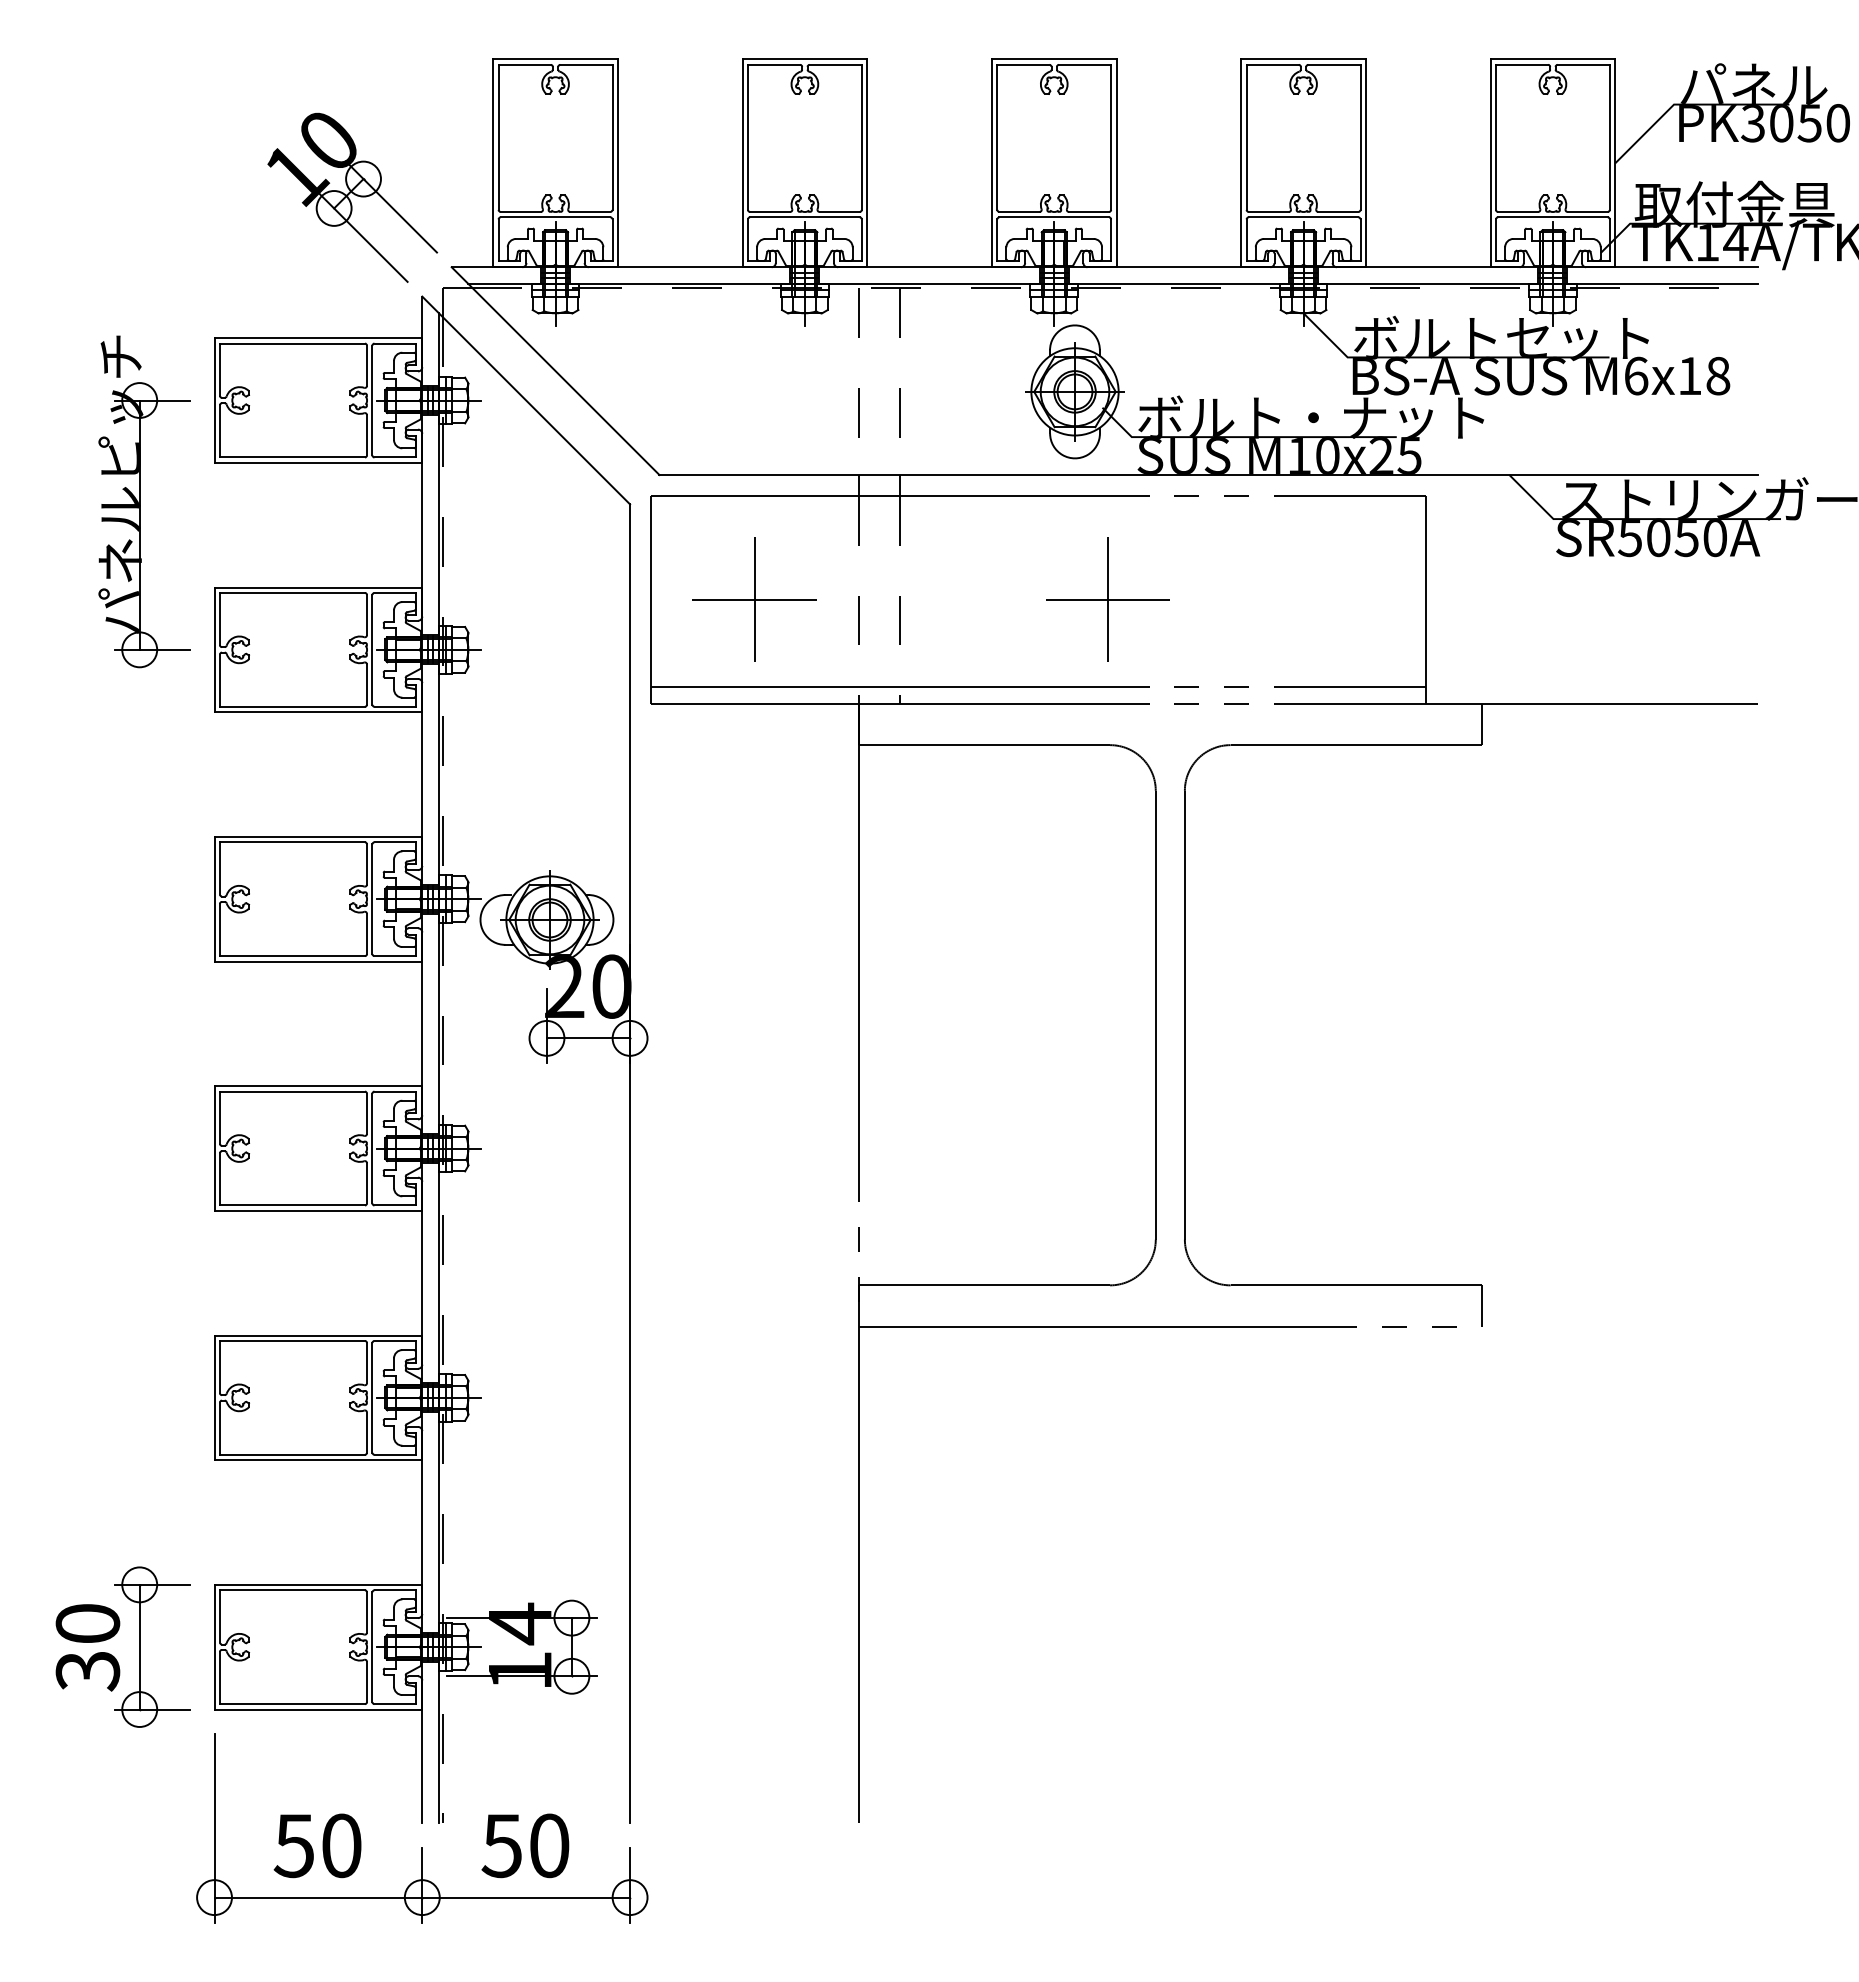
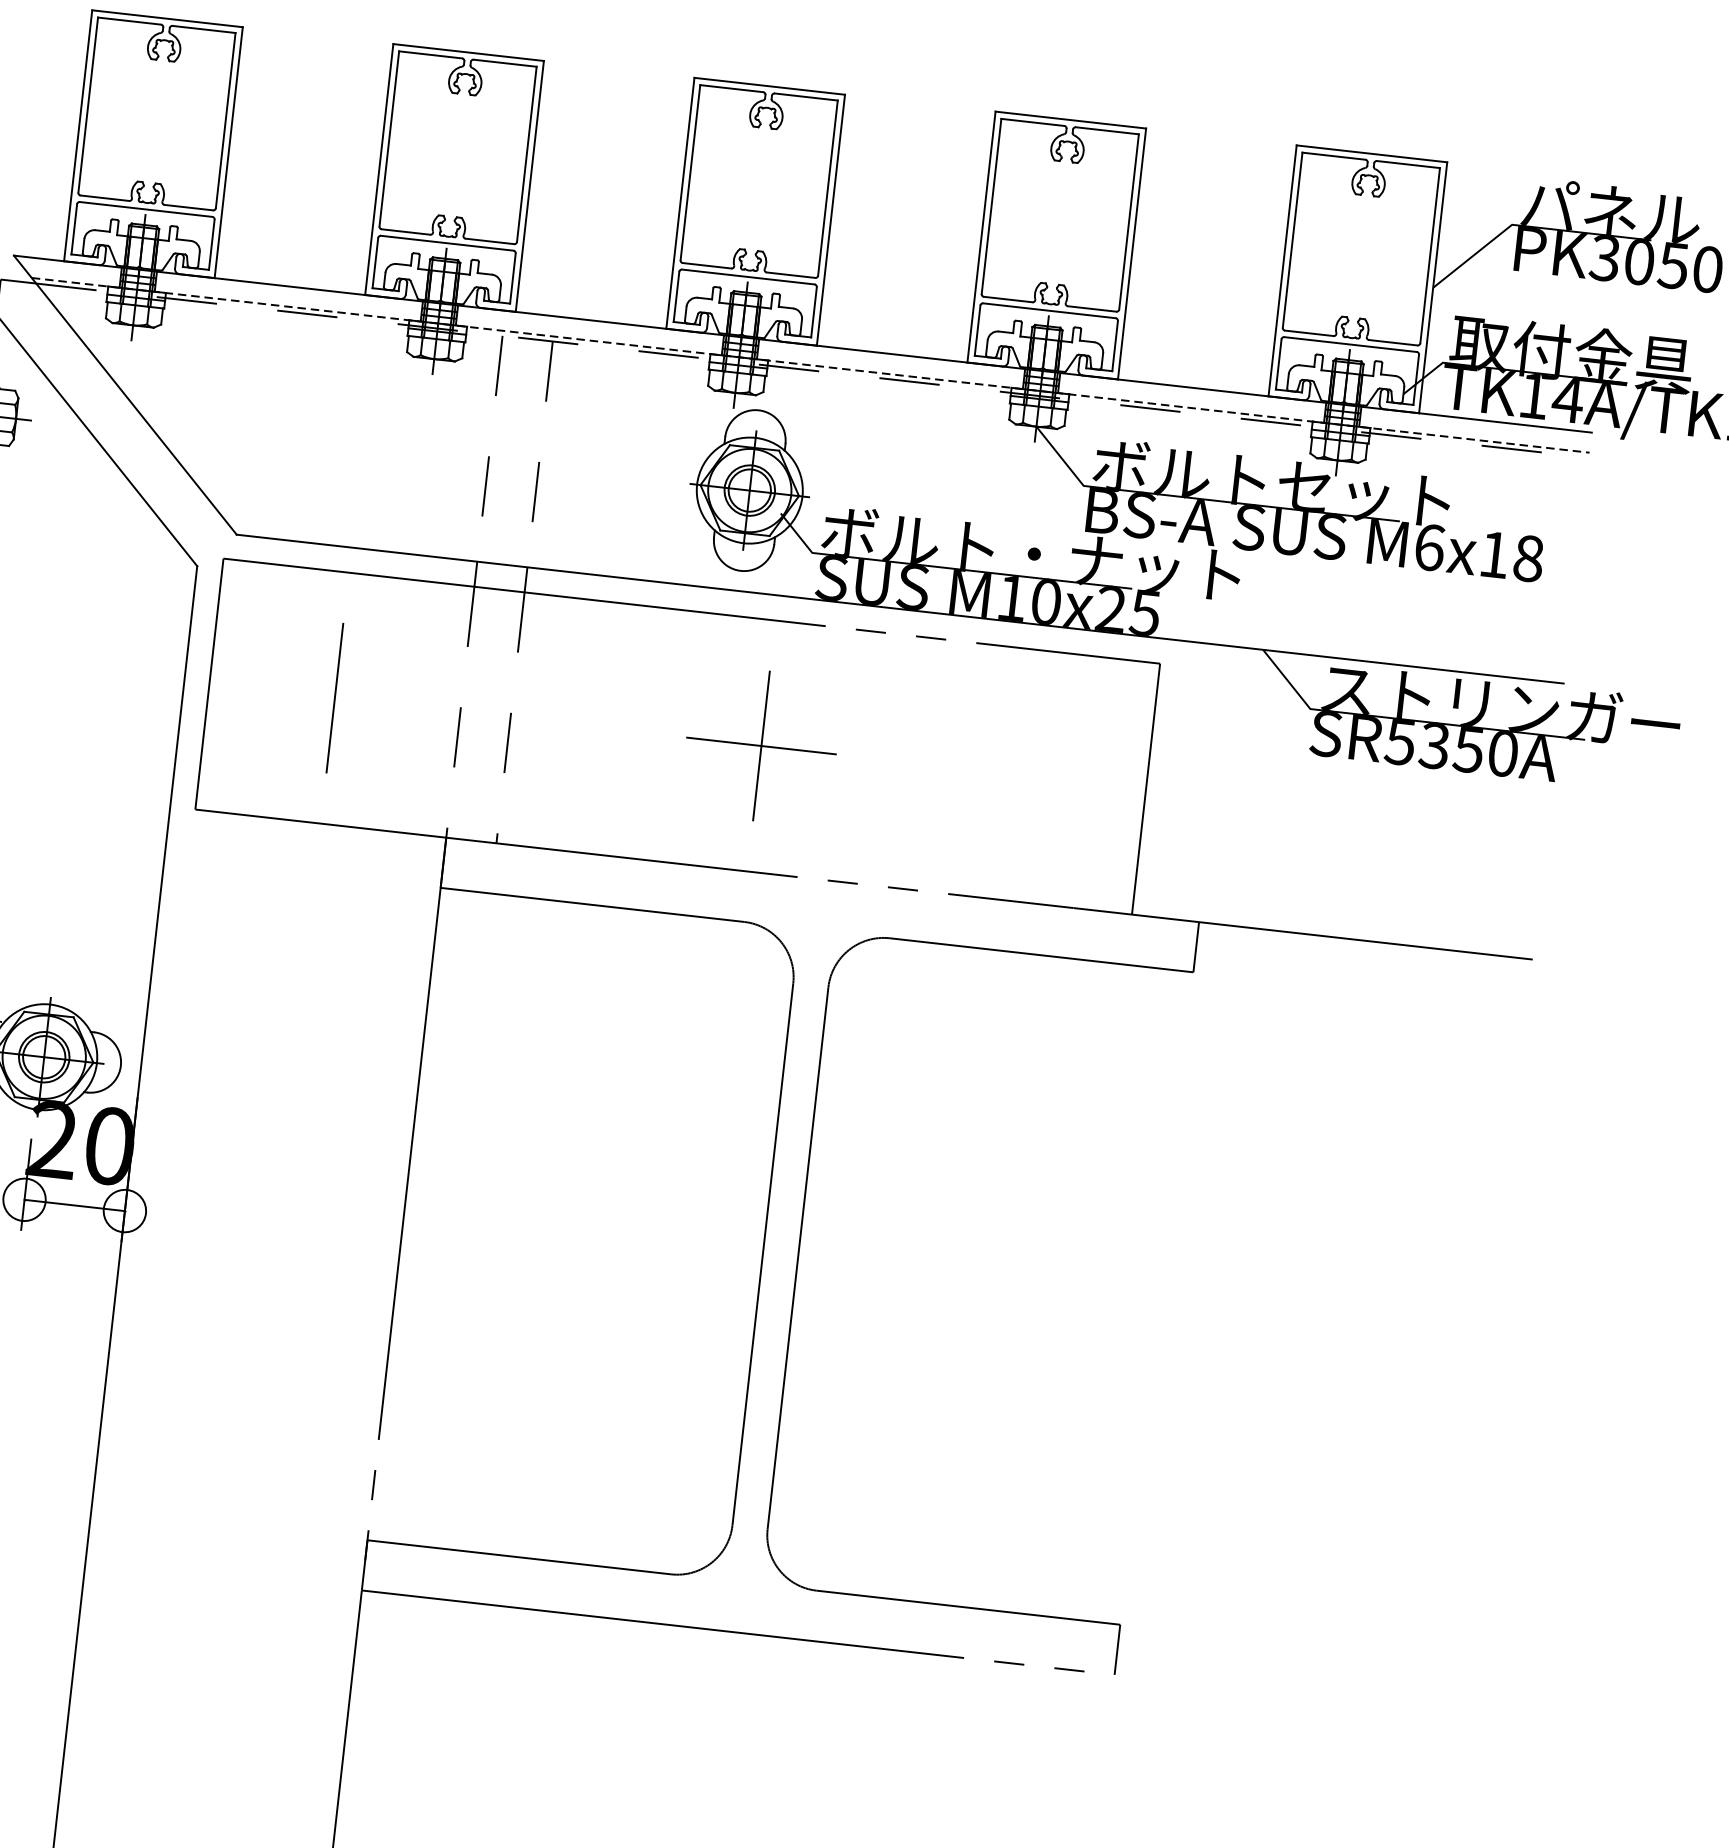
line: (1113, 283) -> (810, 364), solid -> dashed
text: (1658, 538) -> (1434, 746), SR5050A -> SR5350A
line: (754, 599) -> (334, 697), removed
line: (1038, 686) -> (665, 841), removed

